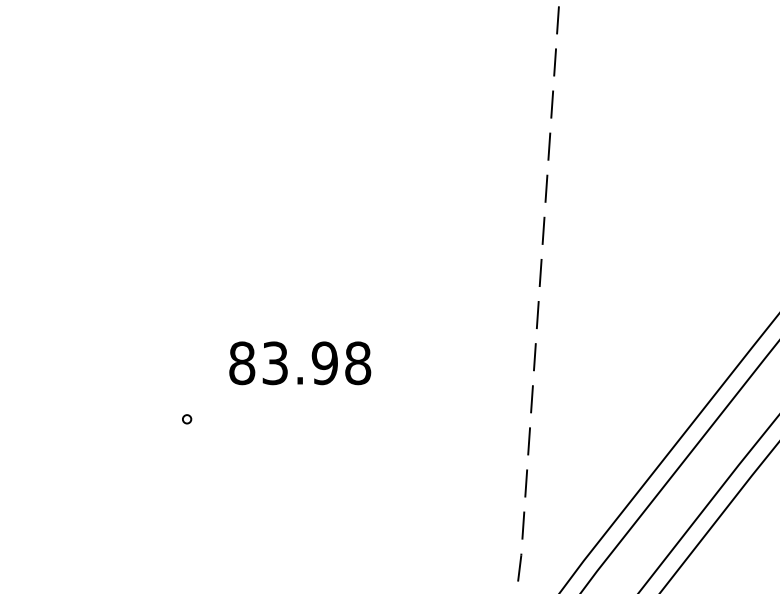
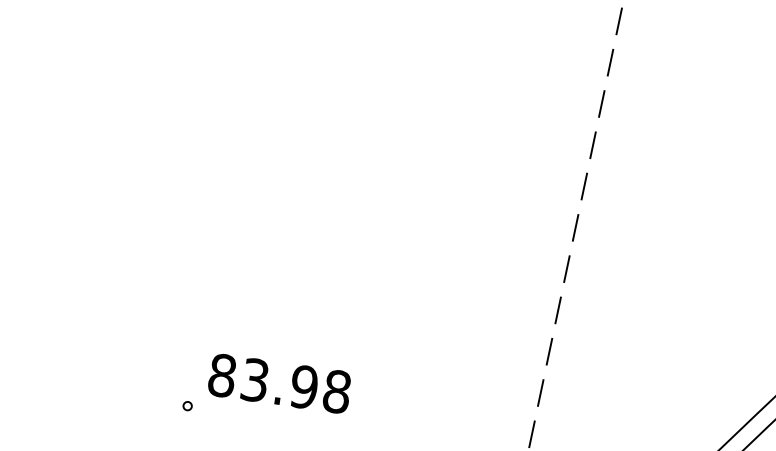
text: (300, 363) -> (280, 383), moved

